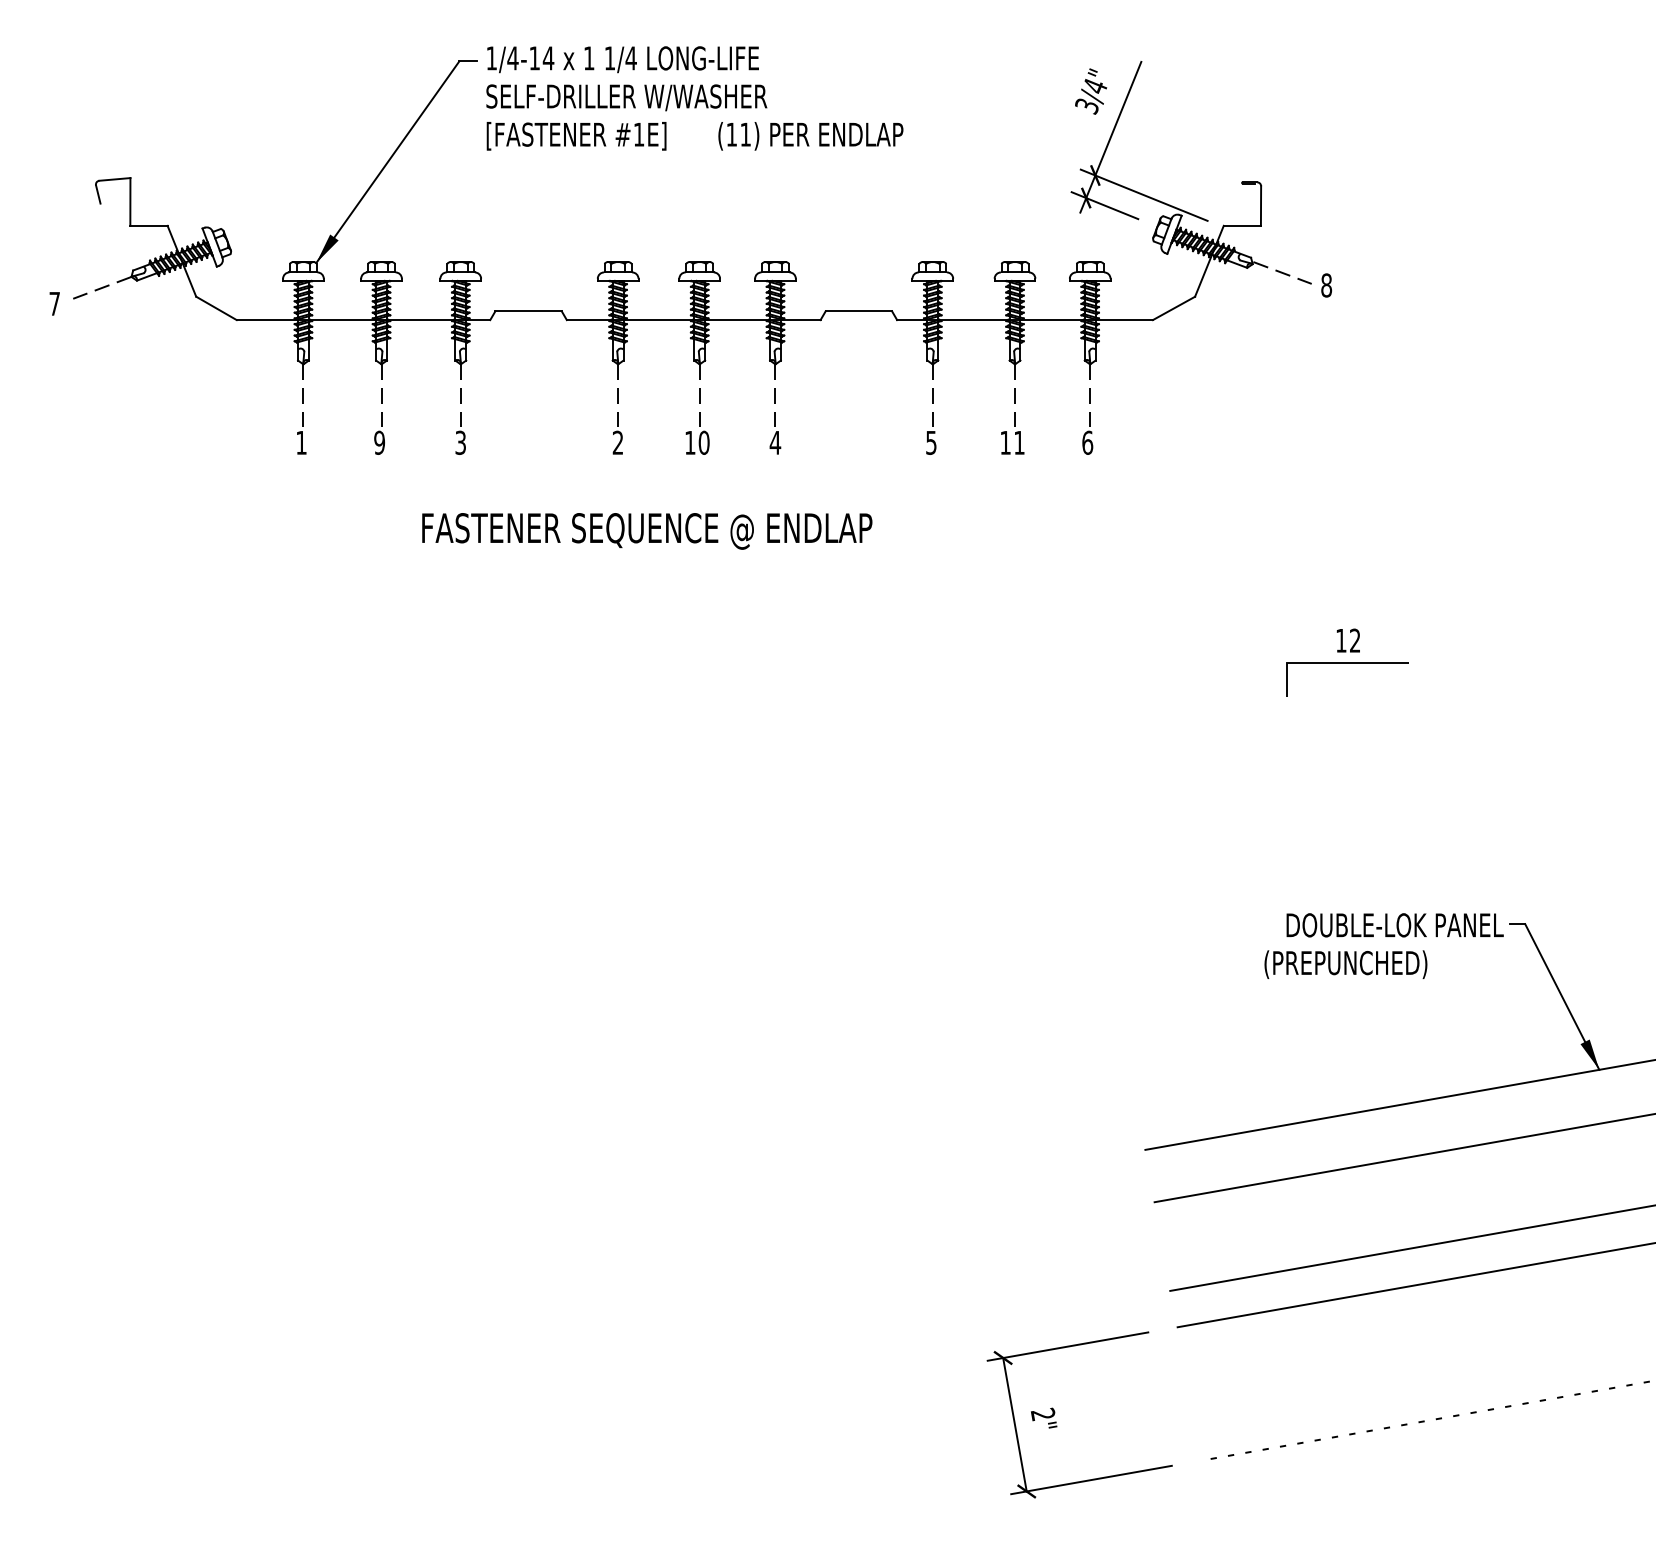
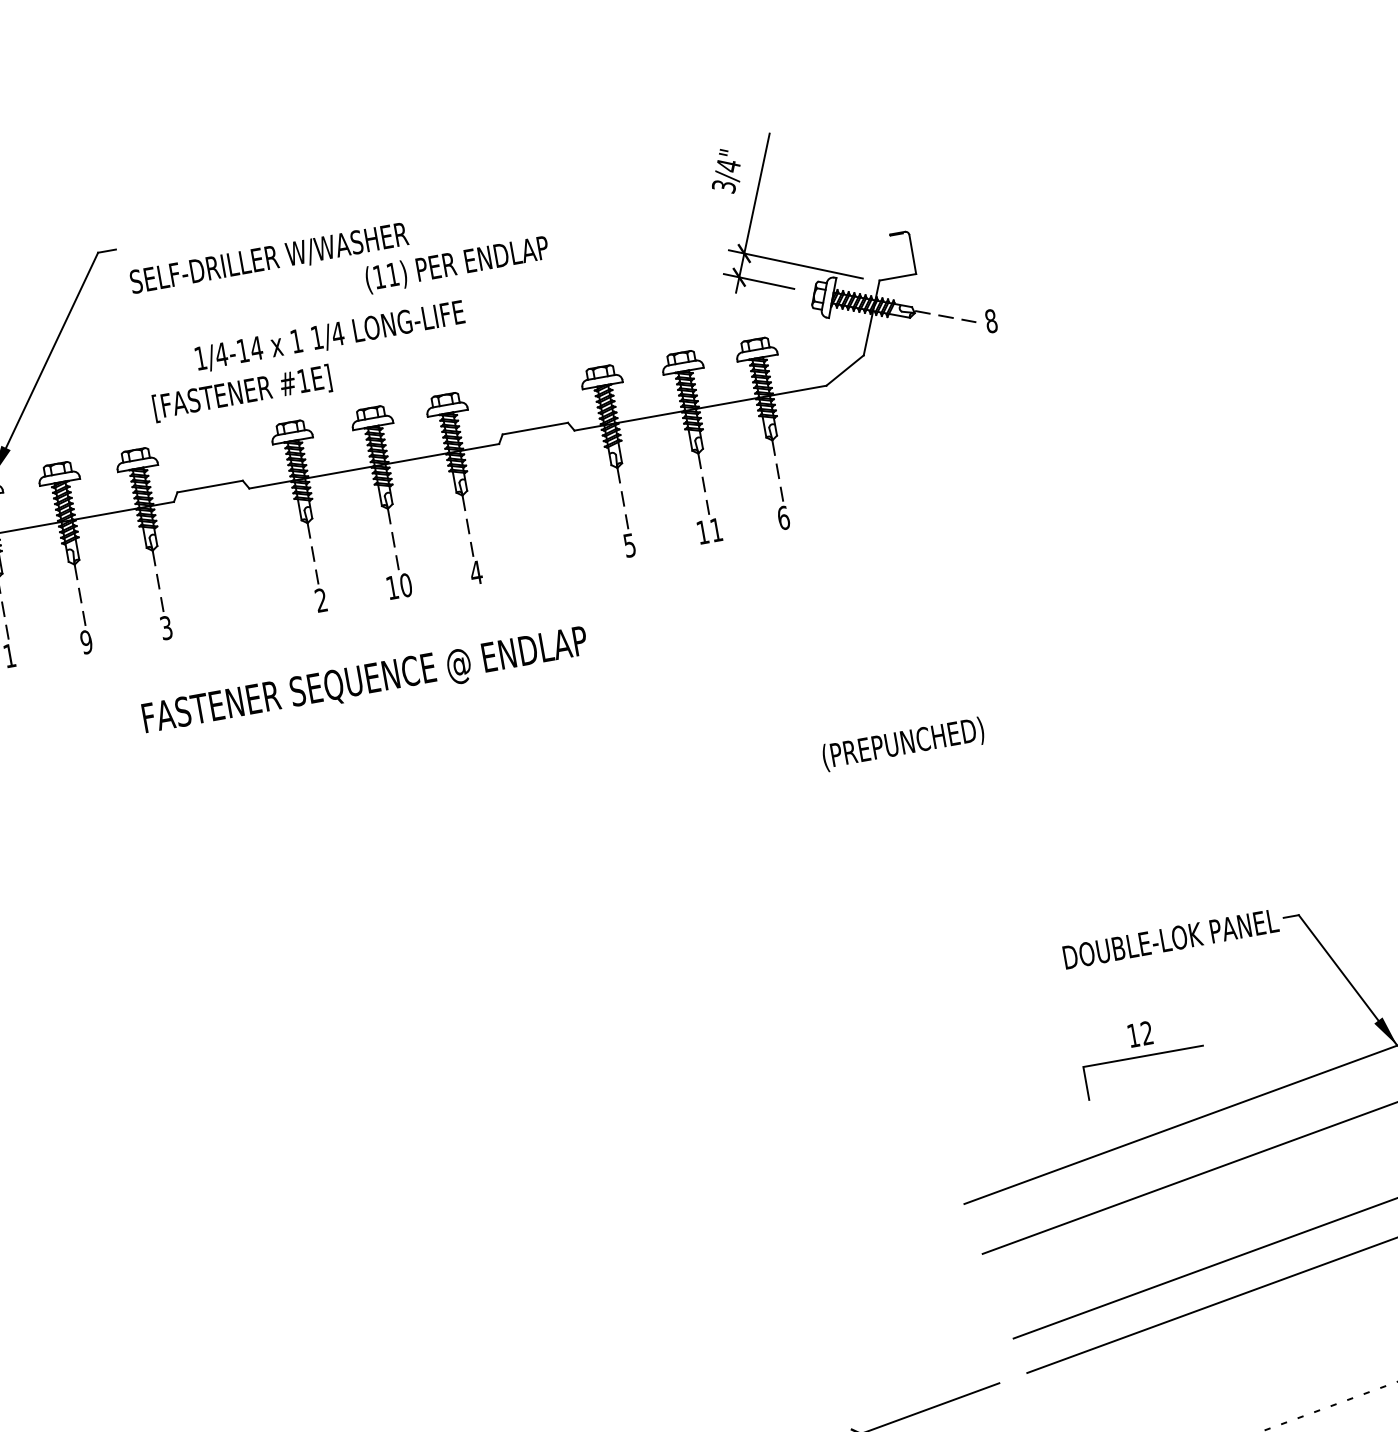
text: (622, 59) -> (329, 336), moved
text: (576, 136) -> (242, 393), moved
part: (1347, 662) -> (1143, 1055), moved
text: (1345, 964) -> (902, 744), moved

